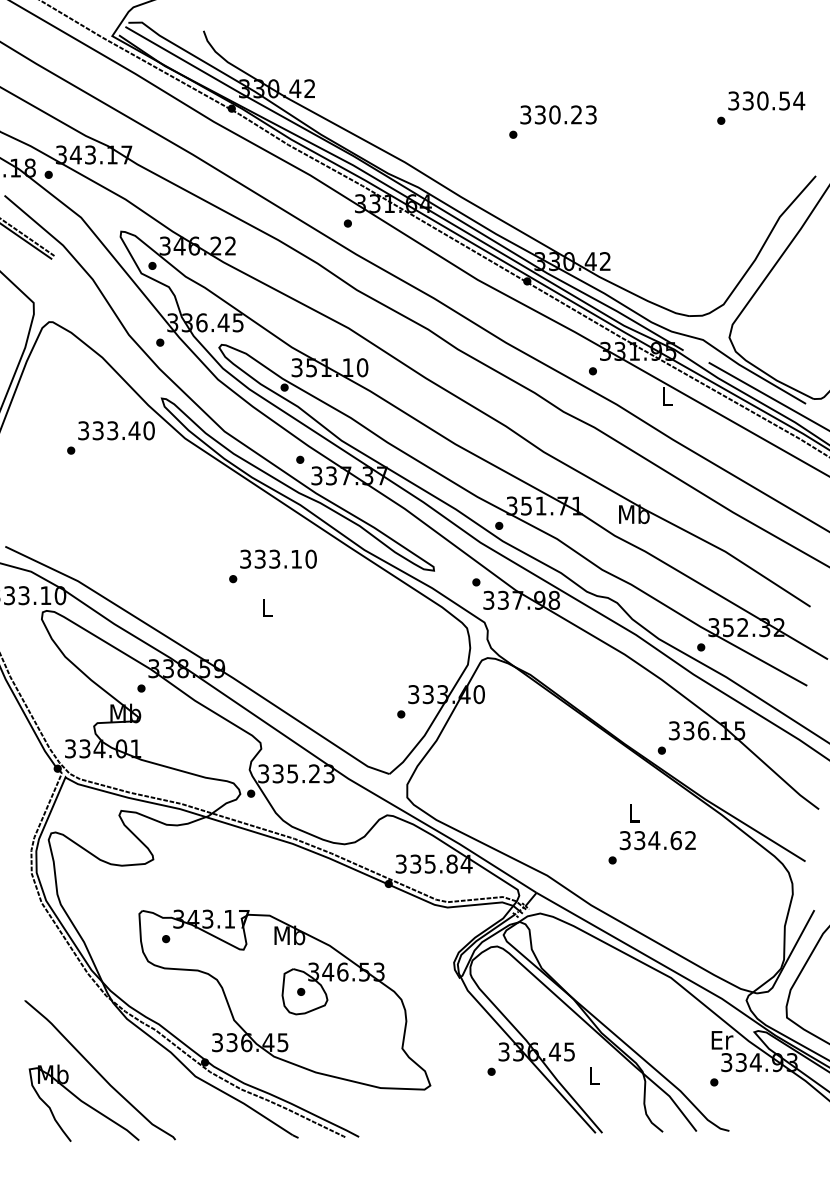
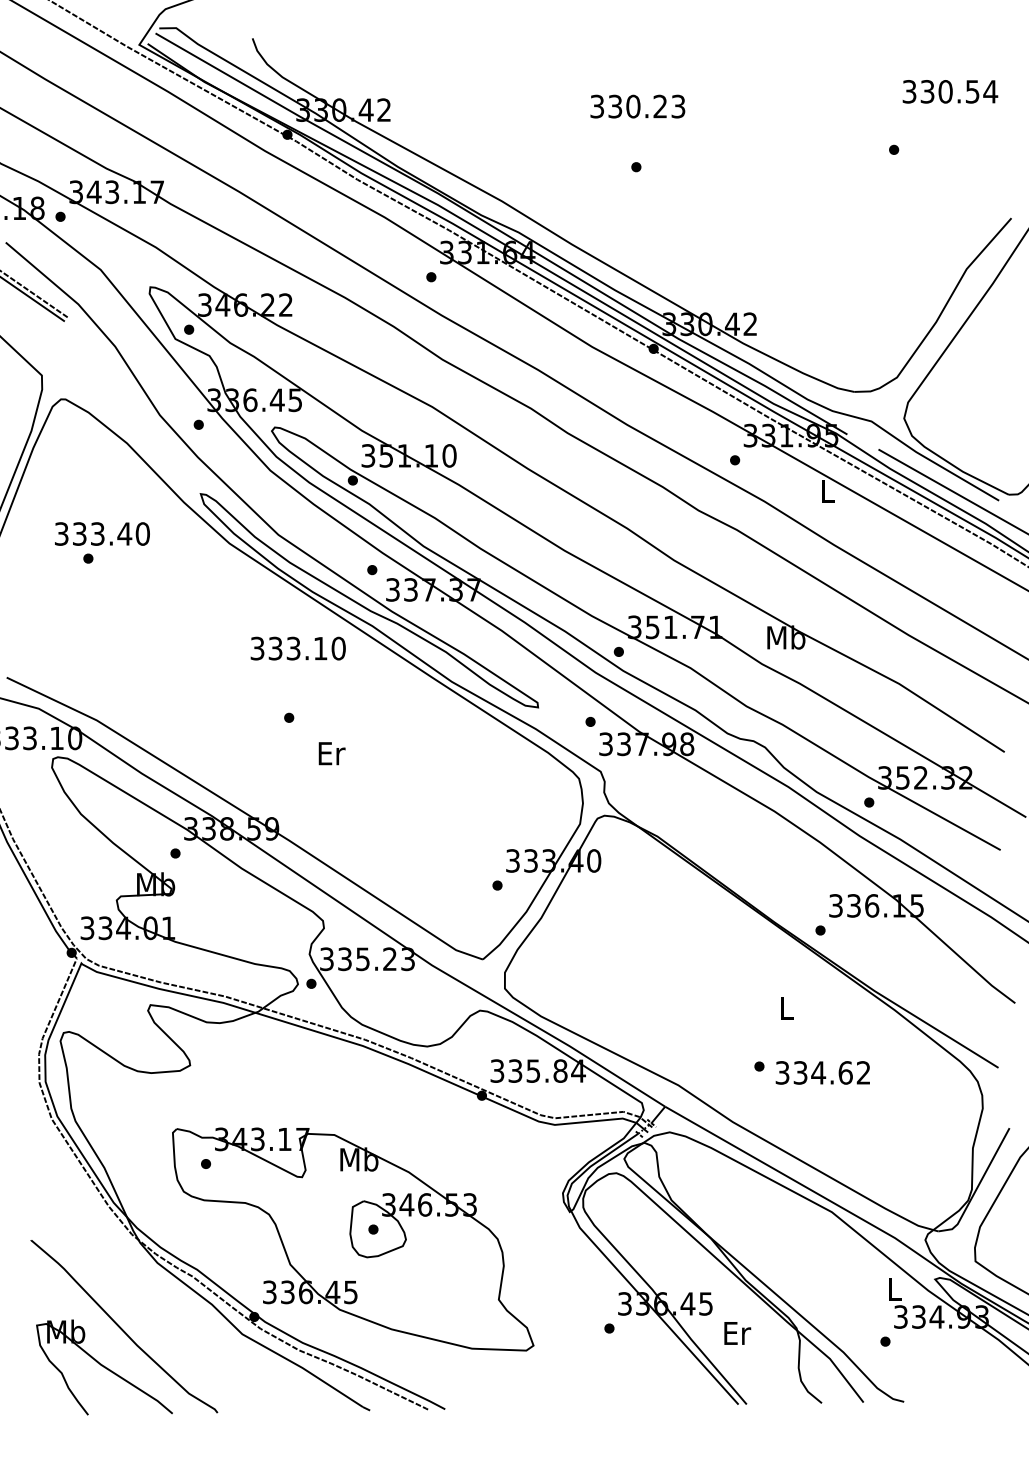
text: (766, 100) -> (950, 91), moved
text: (558, 114) -> (637, 106), moved
text: (116, 430) -> (102, 533), moved
text: (278, 558) -> (298, 647), moved
text: (267, 607) -> (331, 753), L -> Er
text: (657, 840) -> (822, 1072), moved
text: (722, 1040) -> (895, 1289), Er -> L
text: (594, 1075) -> (736, 1333), L -> Er

